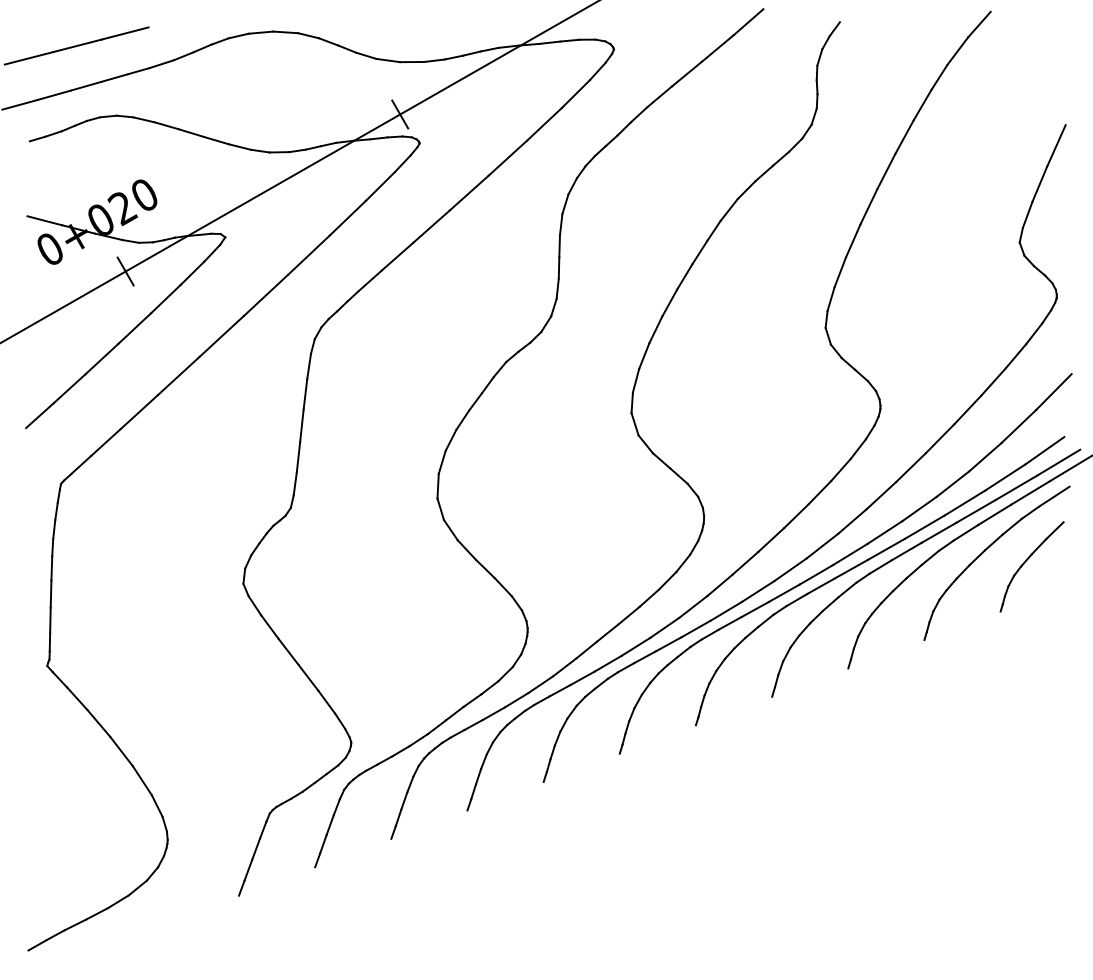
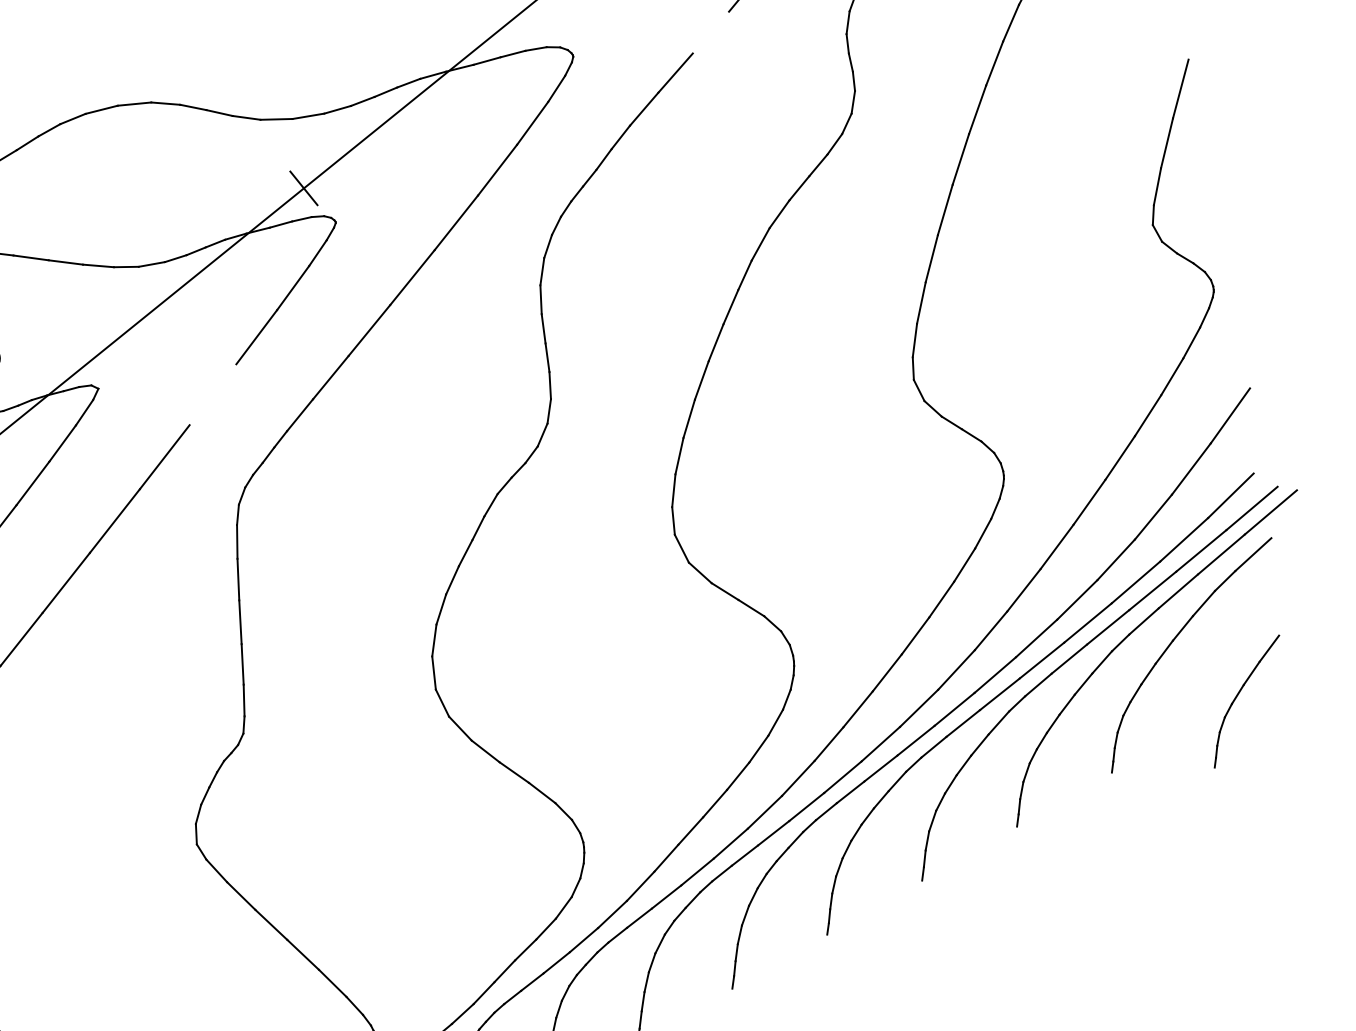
line: (717, 48) -> (710, 32), removed
line: (308, 254) -> (212, 393), removed
part: (1025, 563) -> (1237, 698), moved

